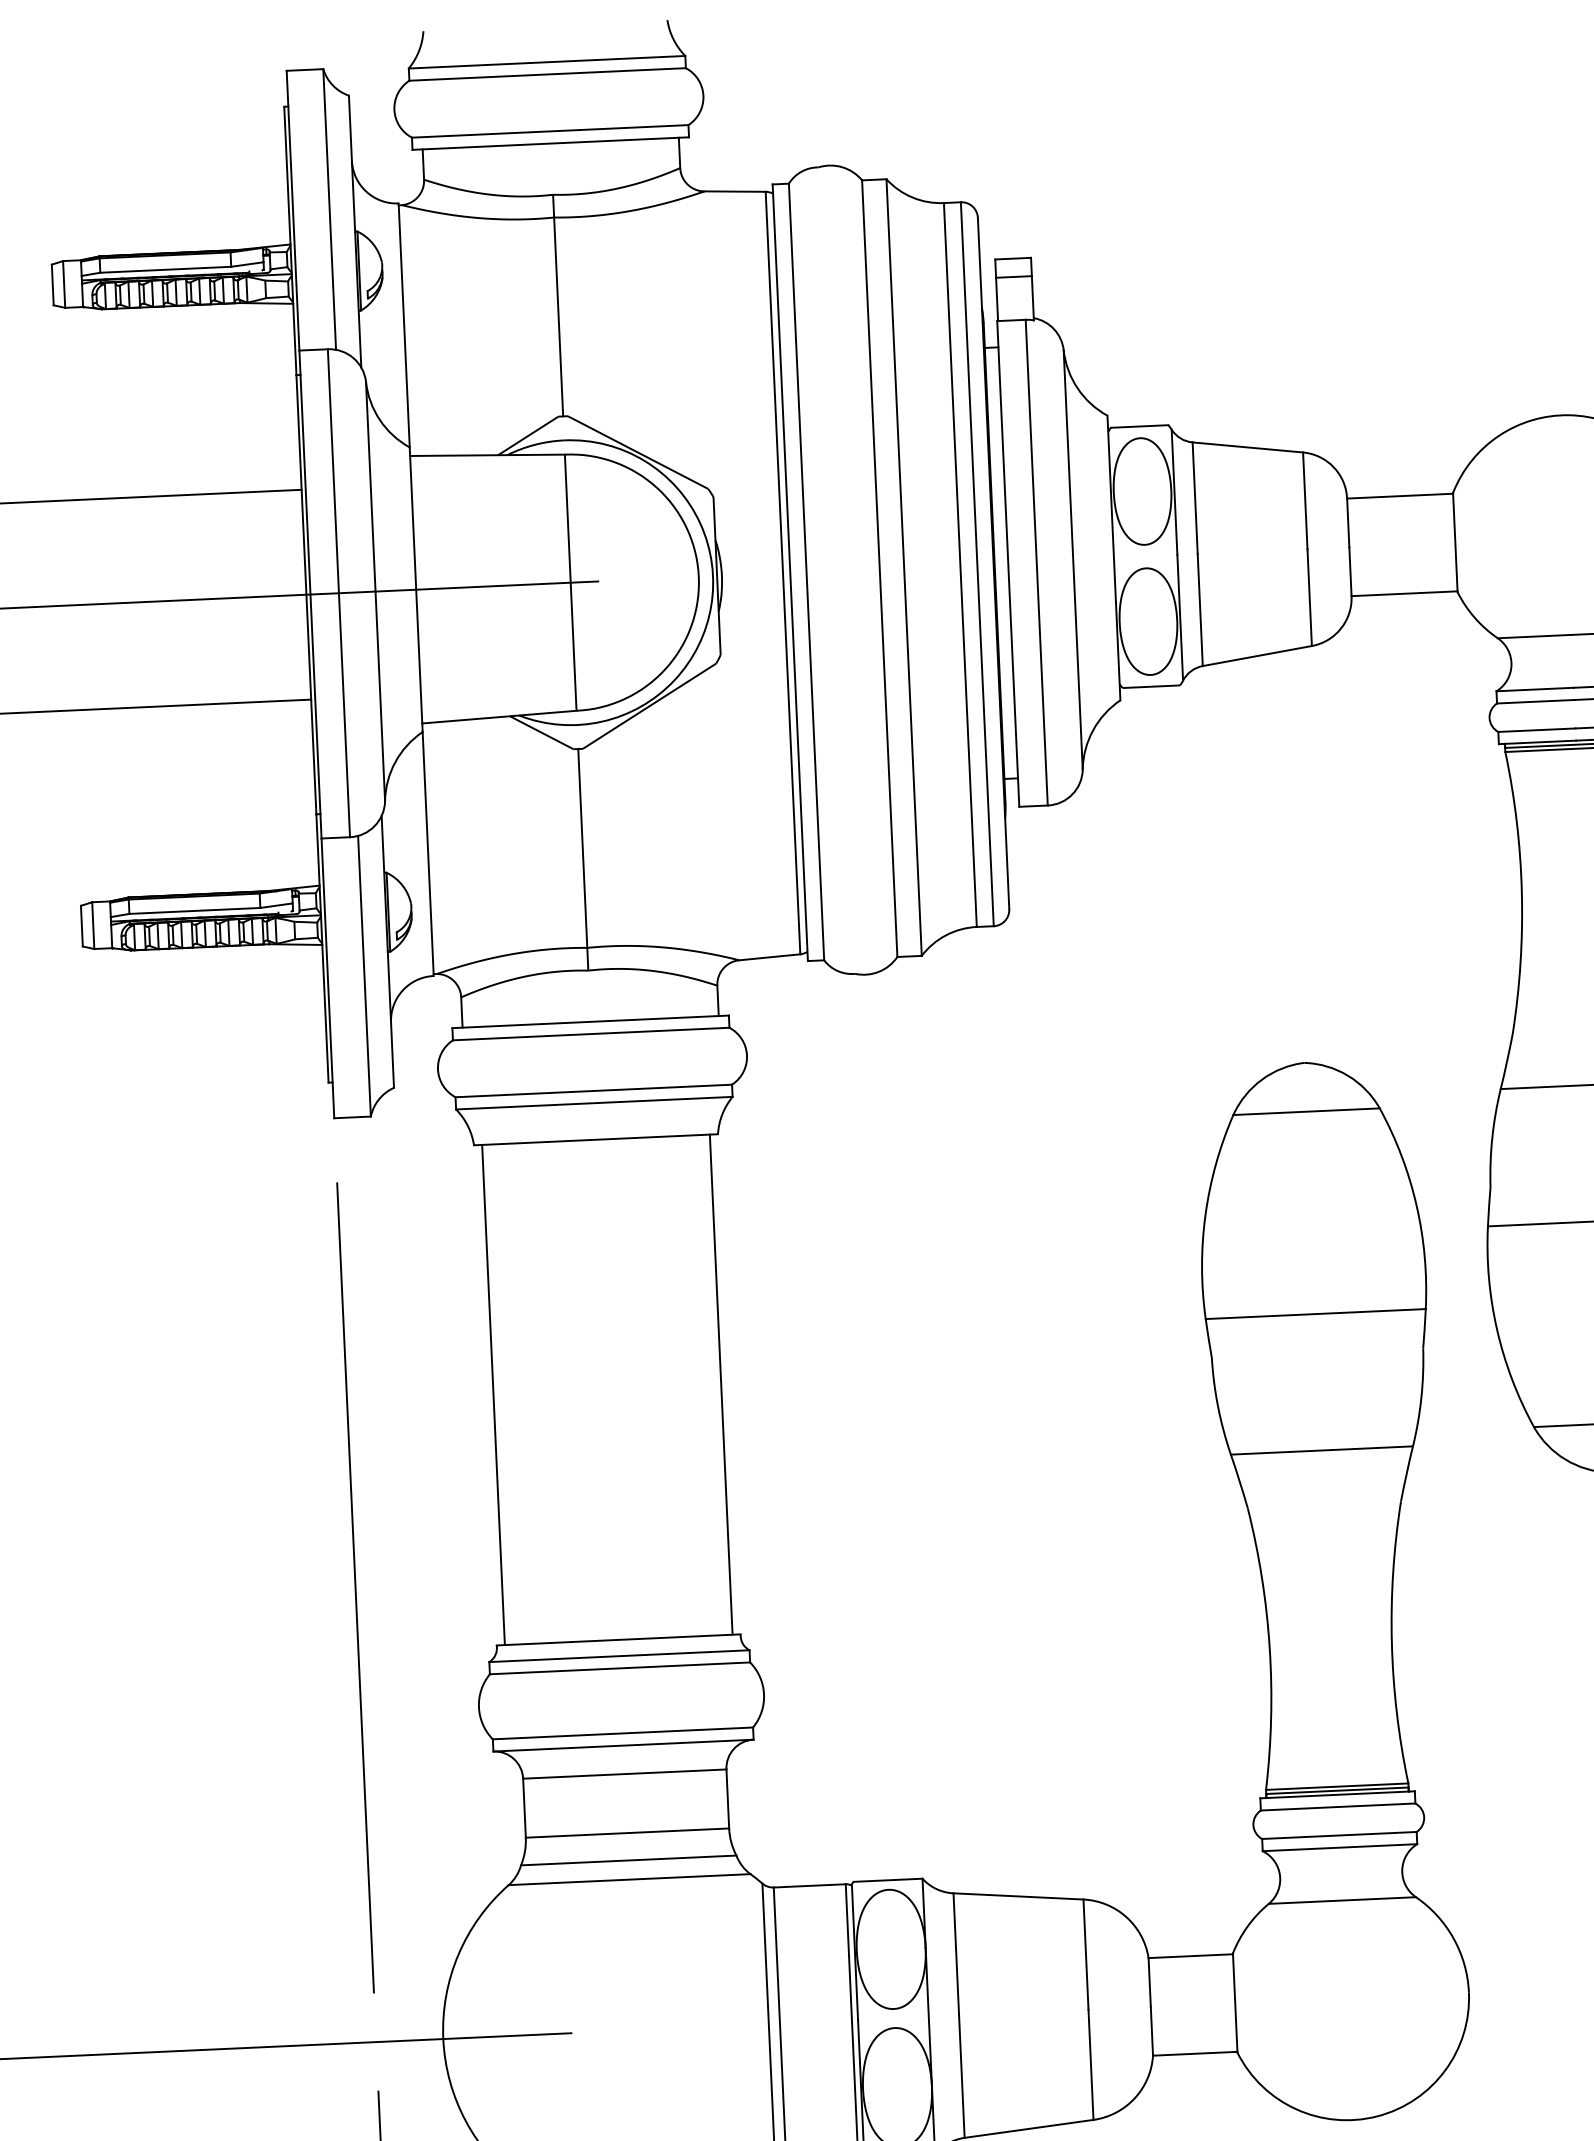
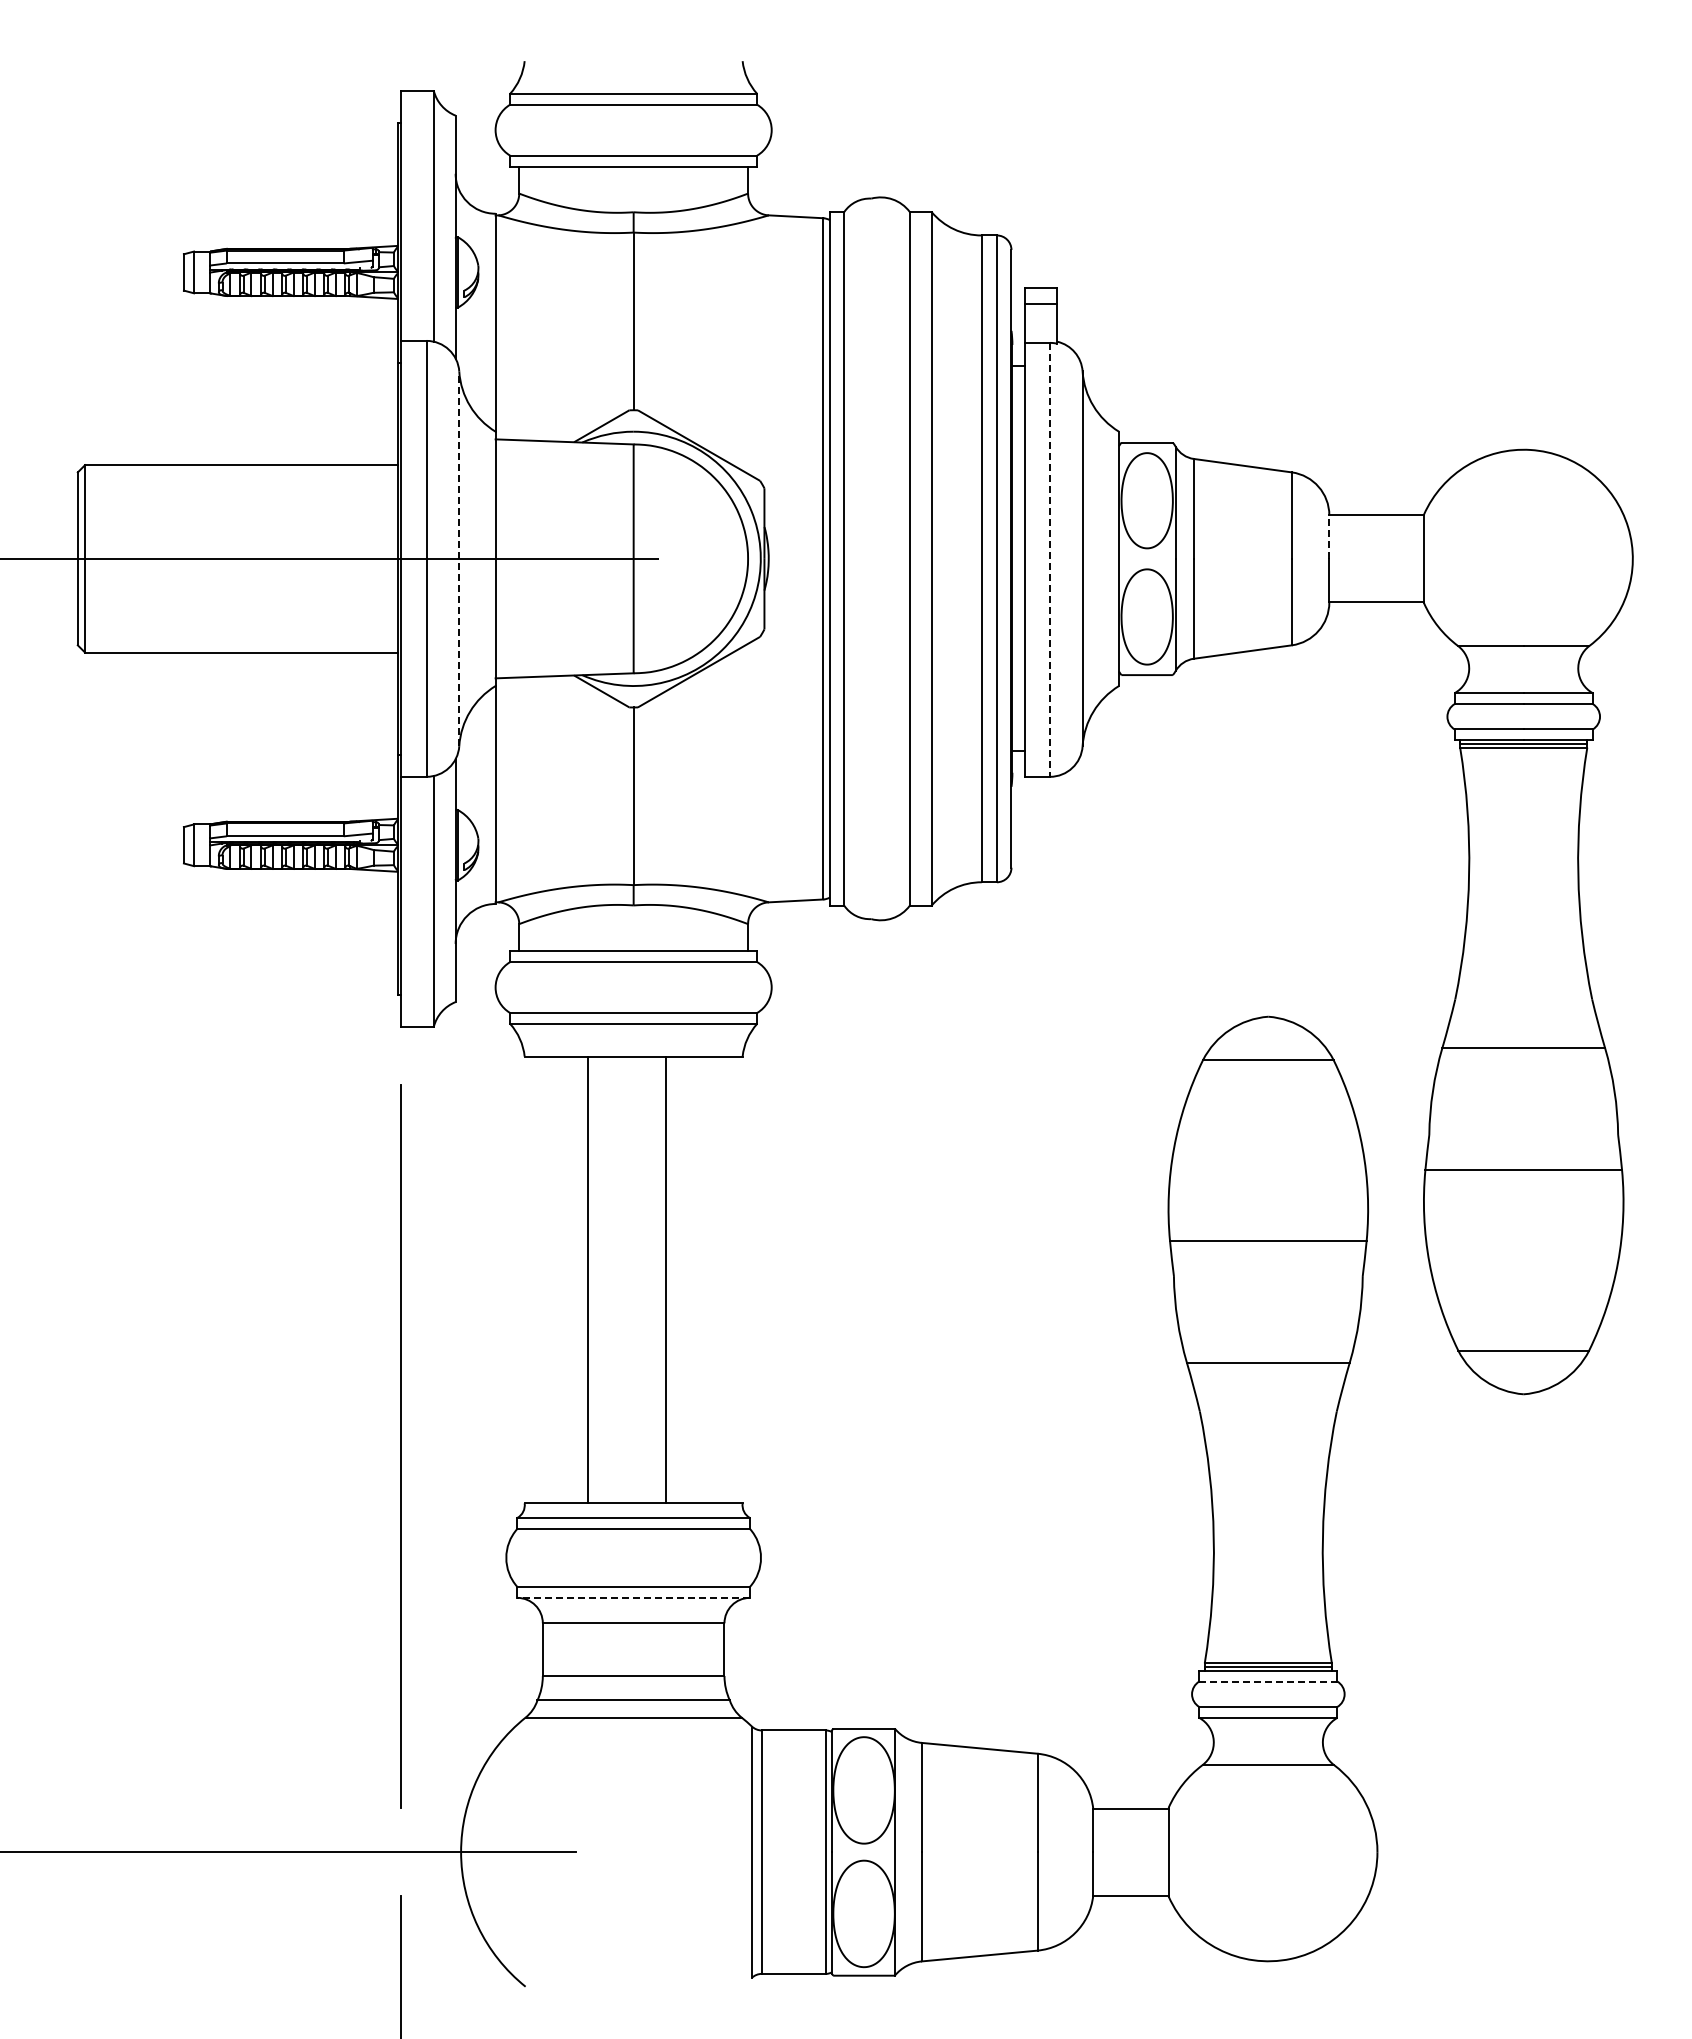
line: (1348, 523) -> (1329, 537), solid -> dashed
line: (1036, 562) -> (1049, 559), solid -> dashed
line: (375, 591) -> (459, 558), solid -> dashed
line: (721, 1384) -> (666, 1279), moved
line: (492, 1394) -> (587, 1279), moved
line: (623, 1745) -> (633, 1597), solid -> dashed
line: (1338, 1806) -> (1268, 1681), solid -> dashed

